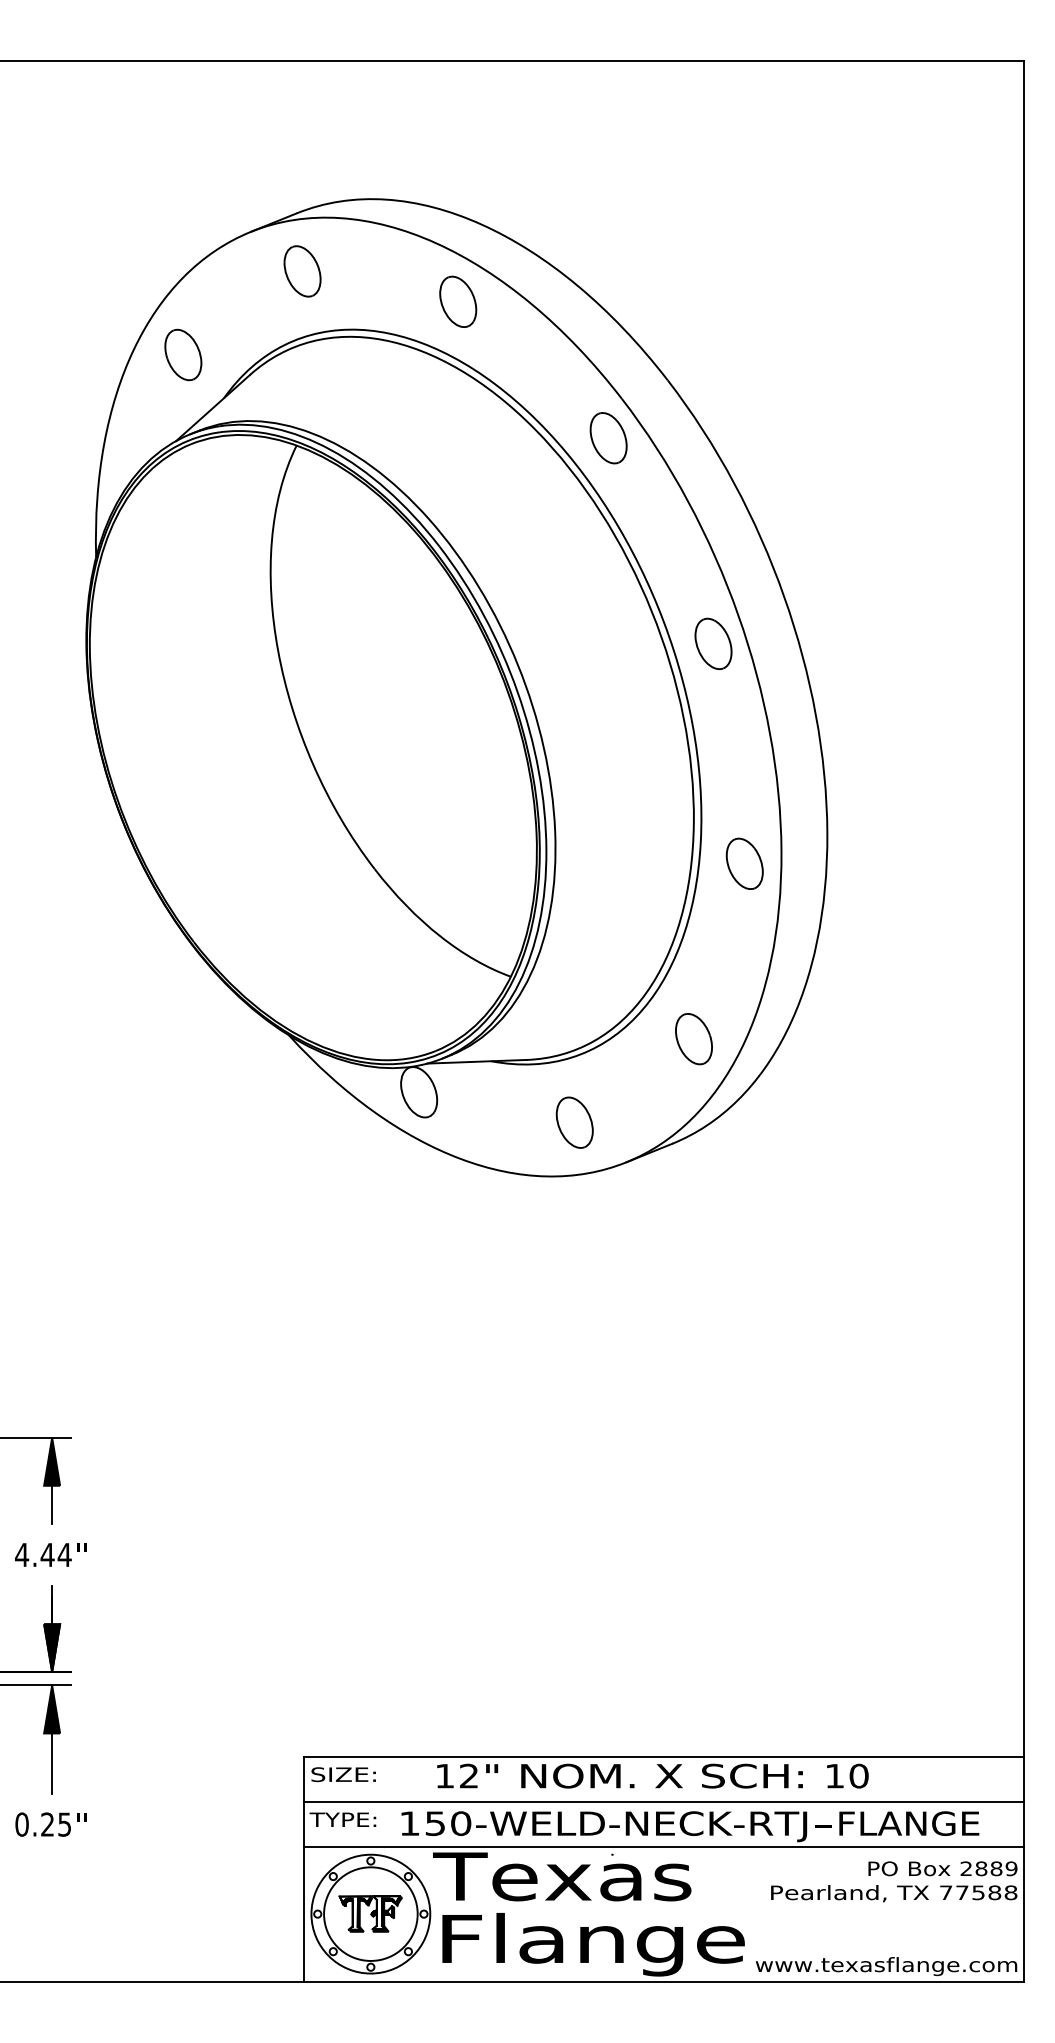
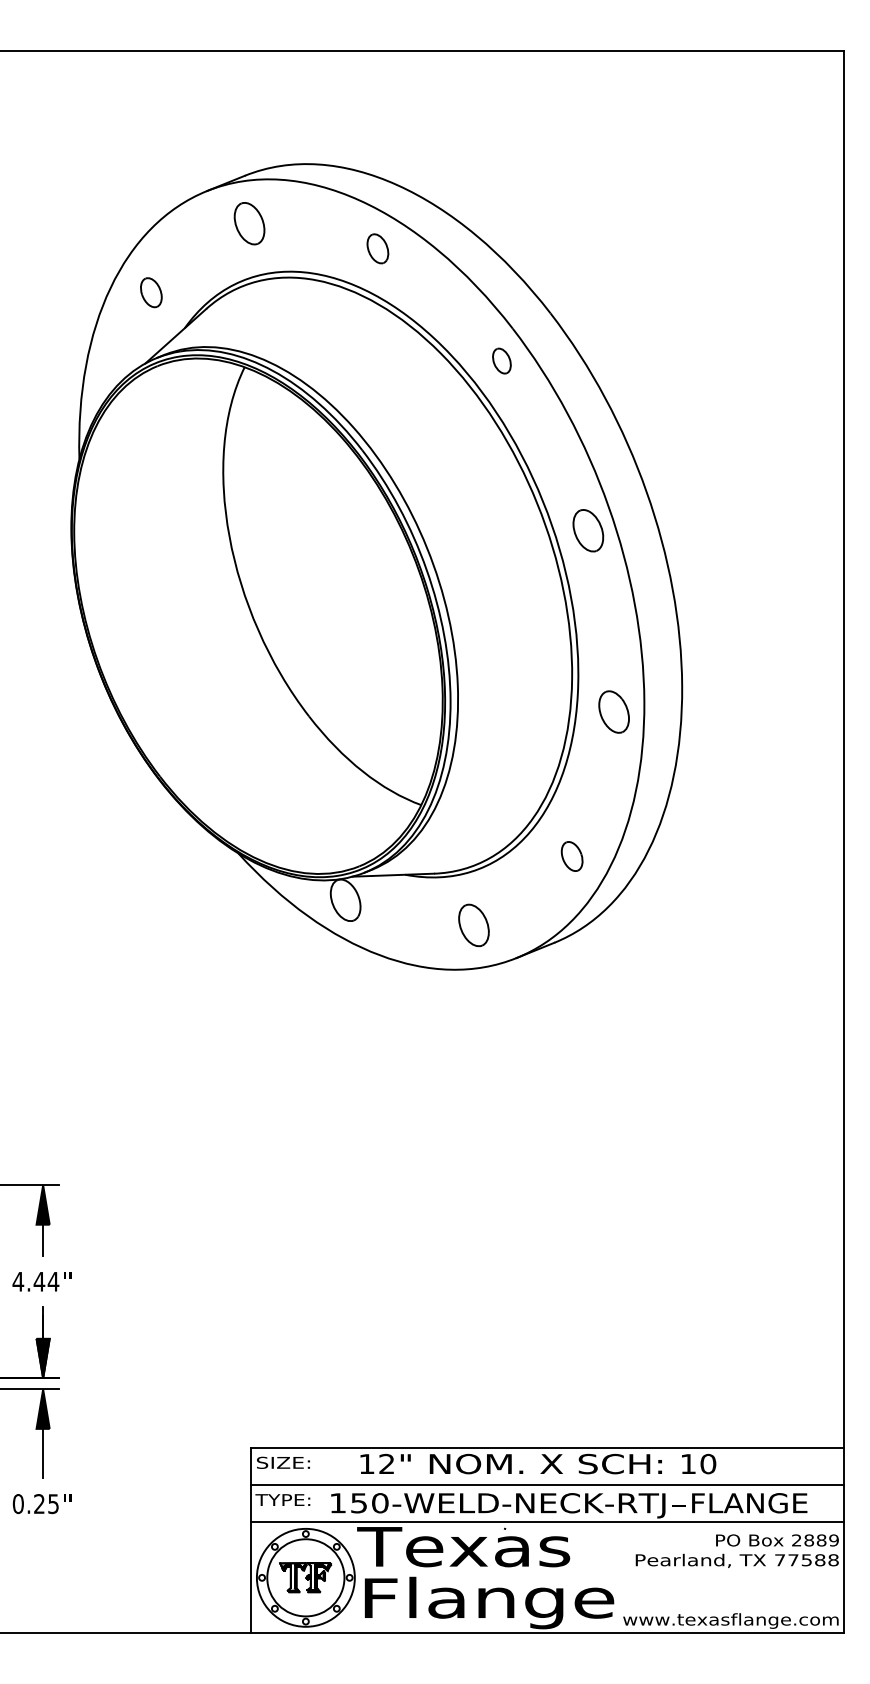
part: (457, 301) -> (377, 248), size x0.7
part: (183, 354) -> (151, 292), size x0.7
part: (608, 437) -> (501, 360), size x0.6
part: (693, 1039) -> (571, 856), size x0.7

